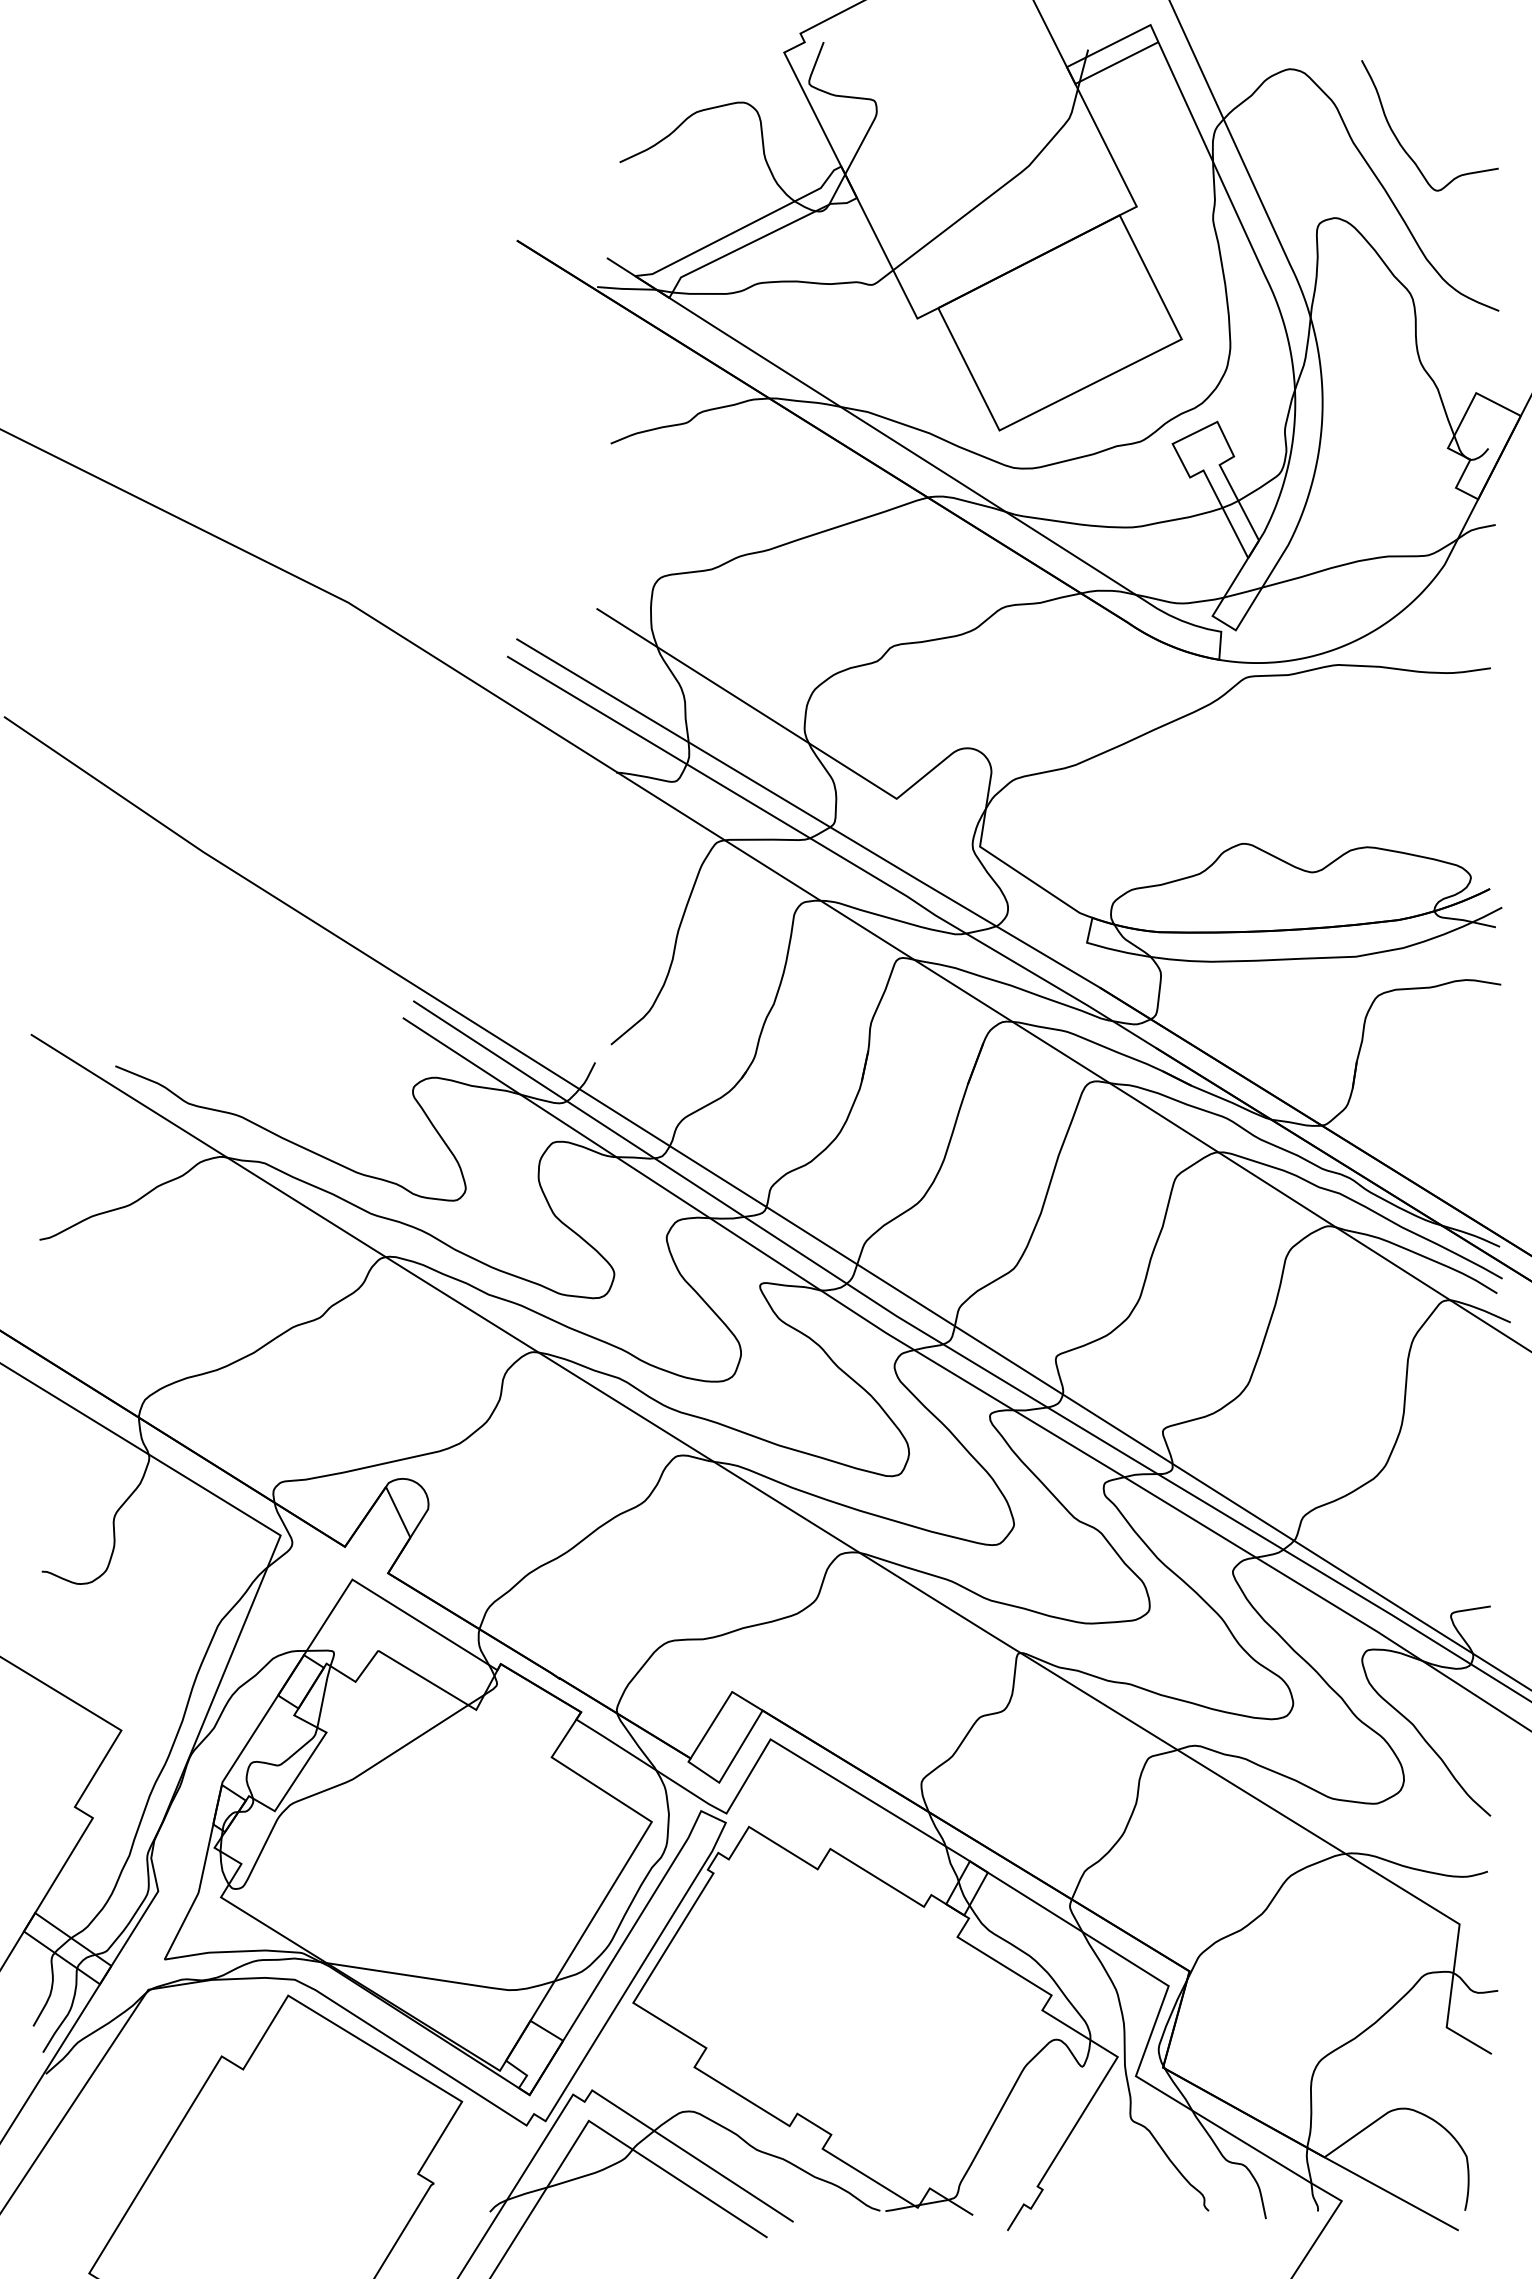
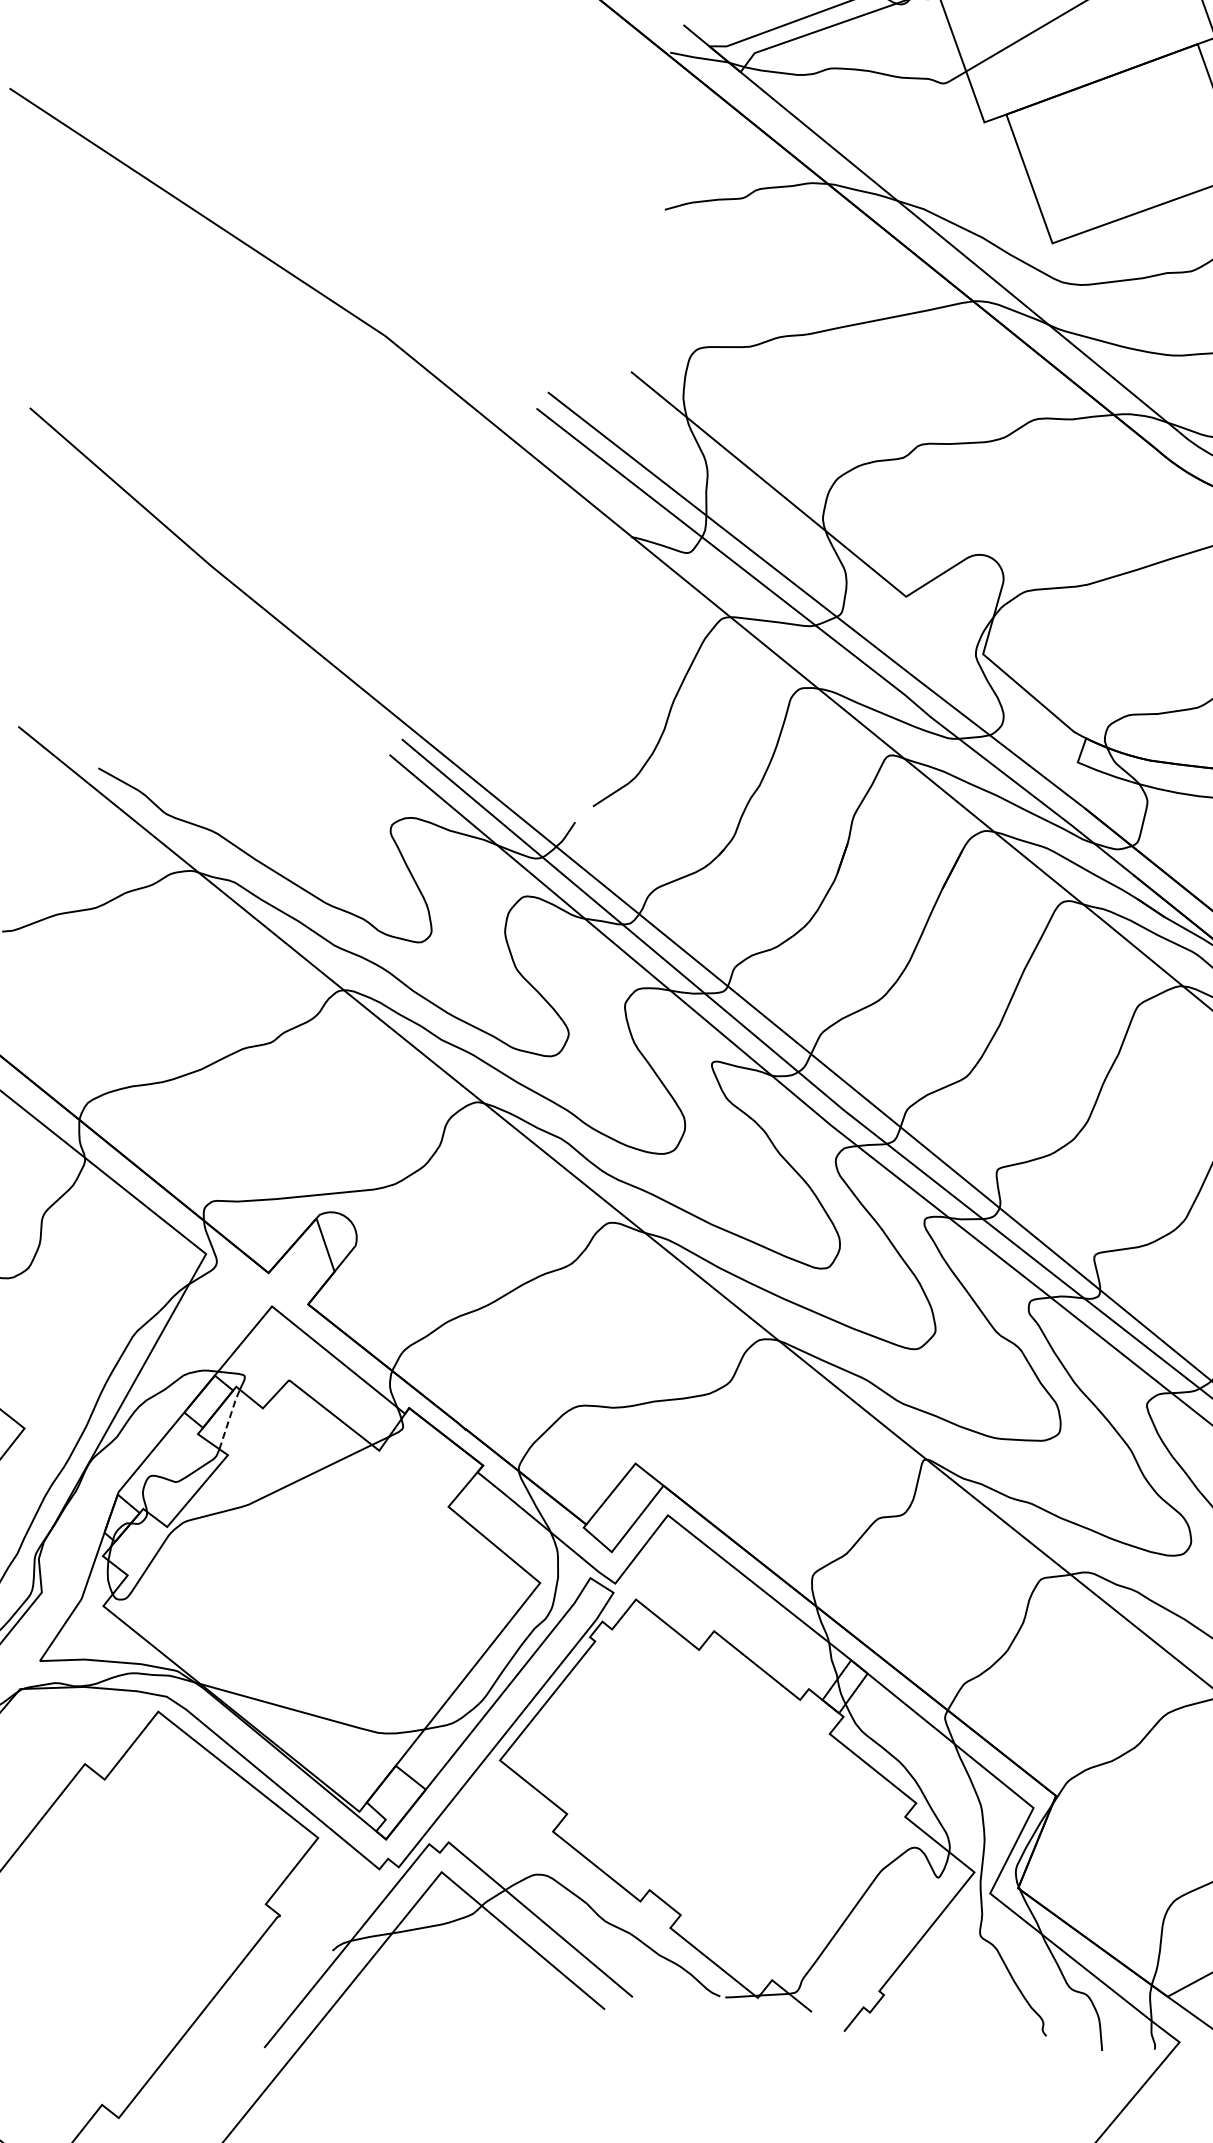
line: (323, 1695) -> (229, 1418), solid -> dashed

